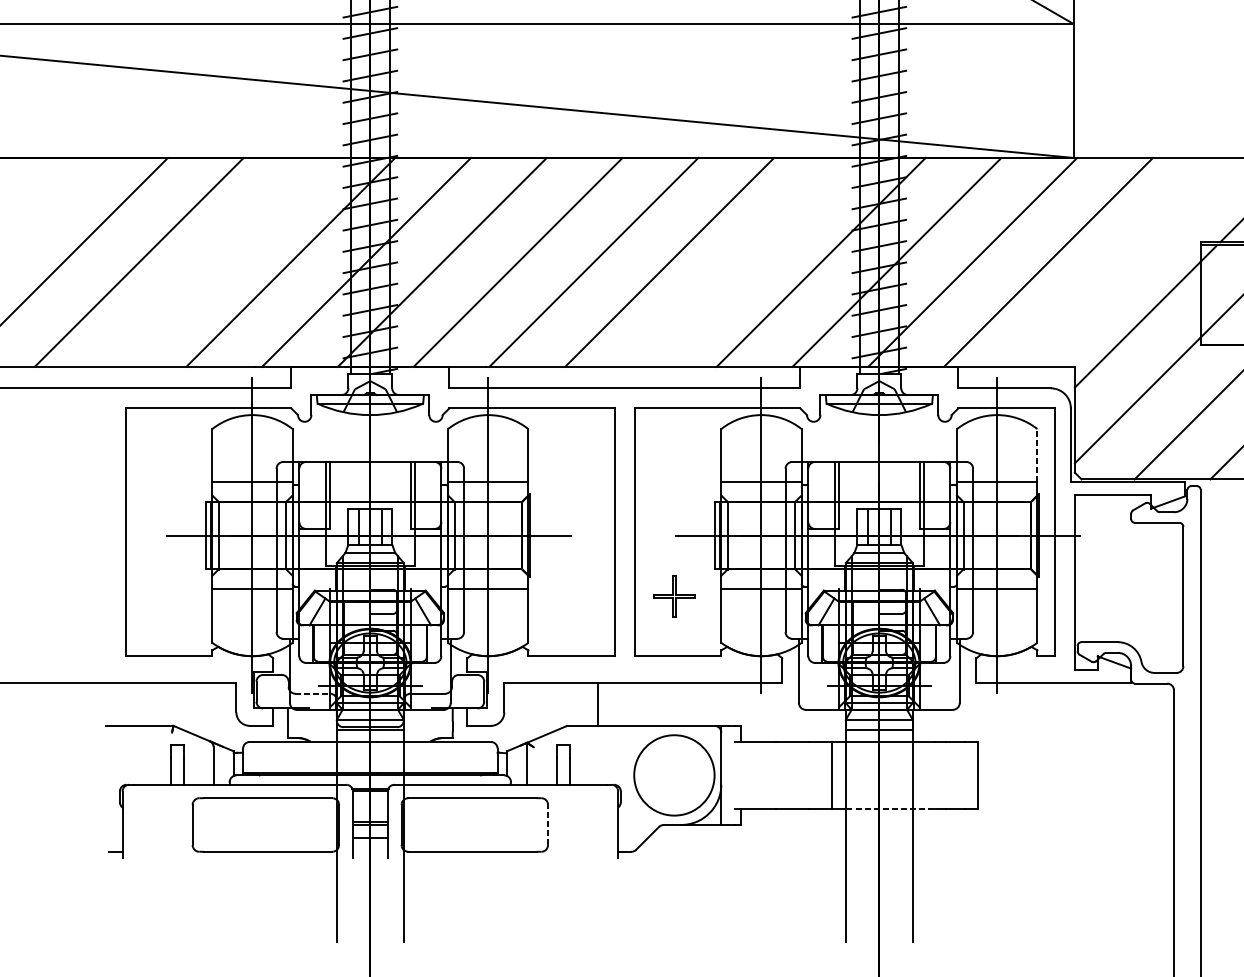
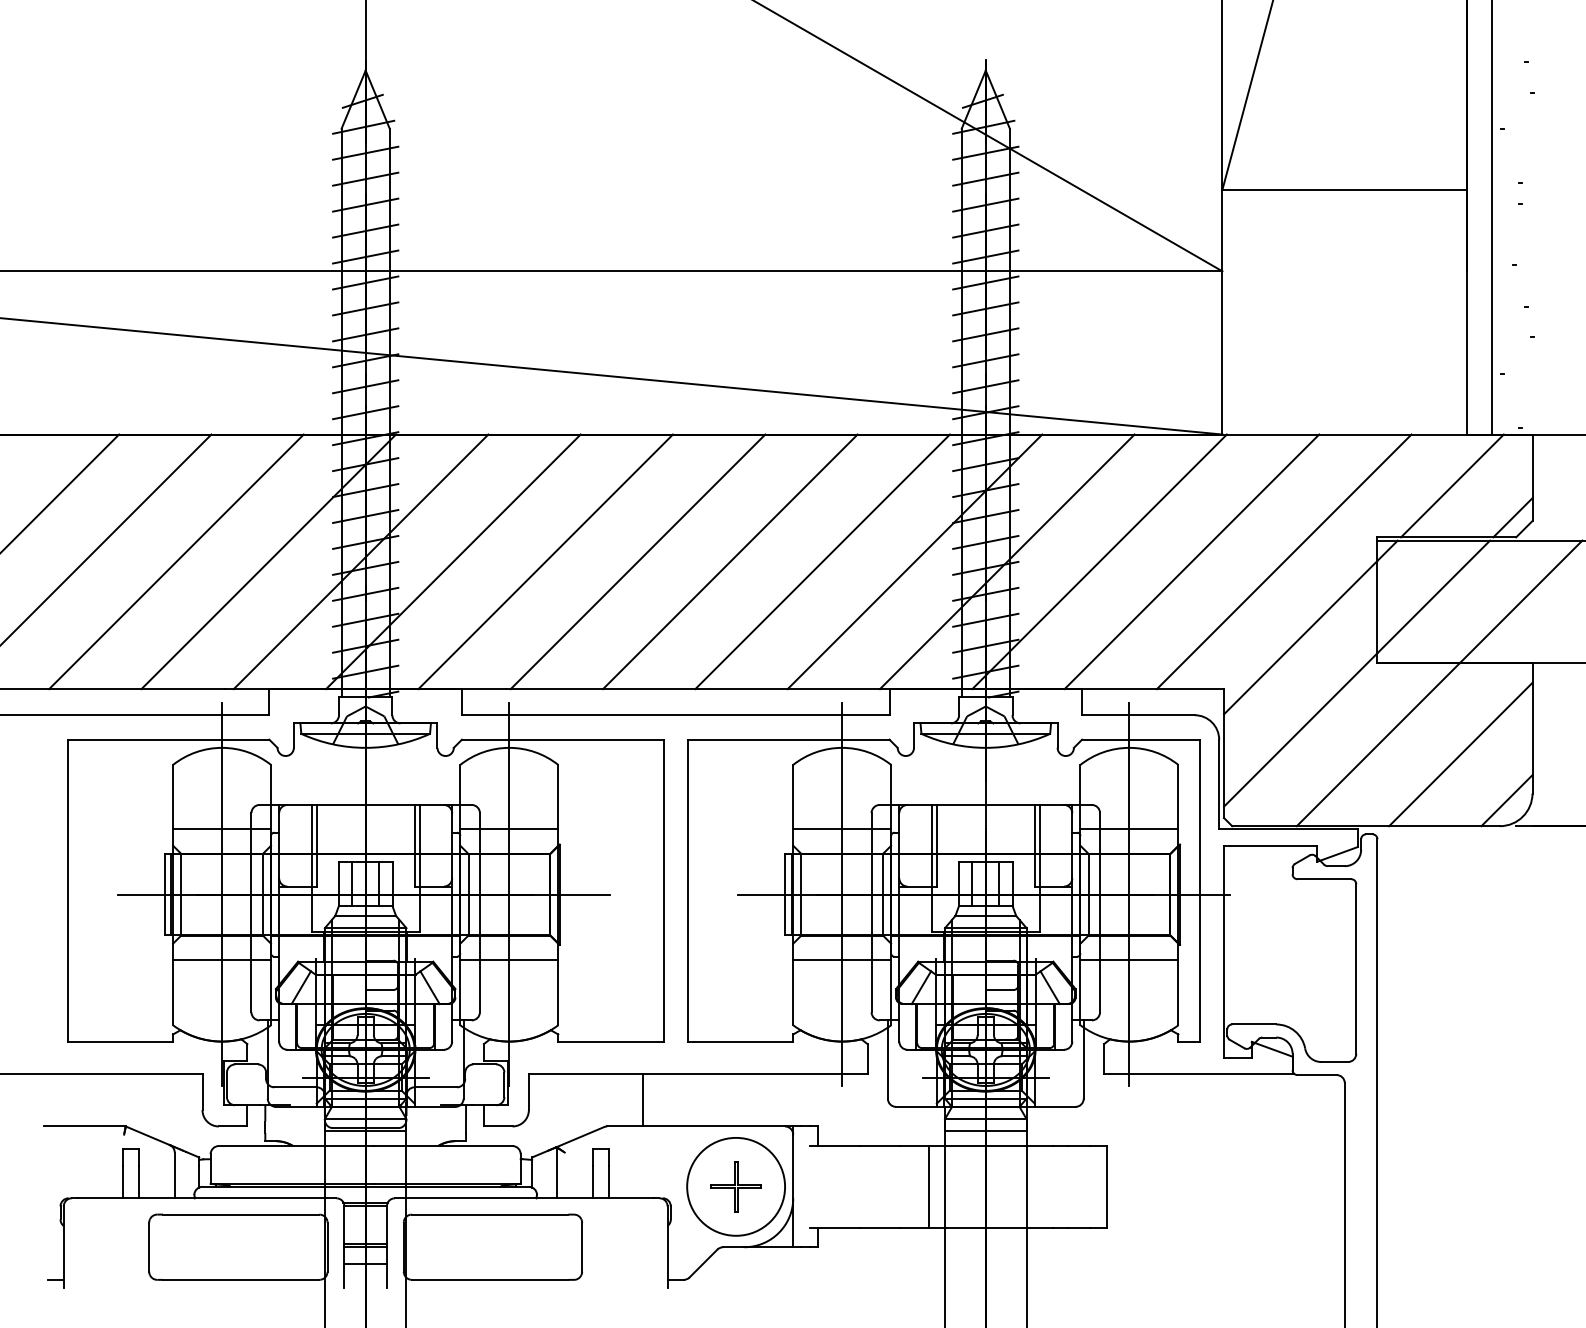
line: (215, 262) -> (176, 561), added
line: (745, 262) -> (822, 561), added
line: (1123, 262) -> (1283, 561), added
line: (1037, 455) -> (1178, 796), dashed -> solid
part: (673, 596) -> (735, 1186), moved
line: (313, 693) -> (296, 1087), dashed -> solid
line: (891, 808) -> (1000, 1227), dashed -> solid
line: (548, 824) -> (582, 1246), dashed -> solid

